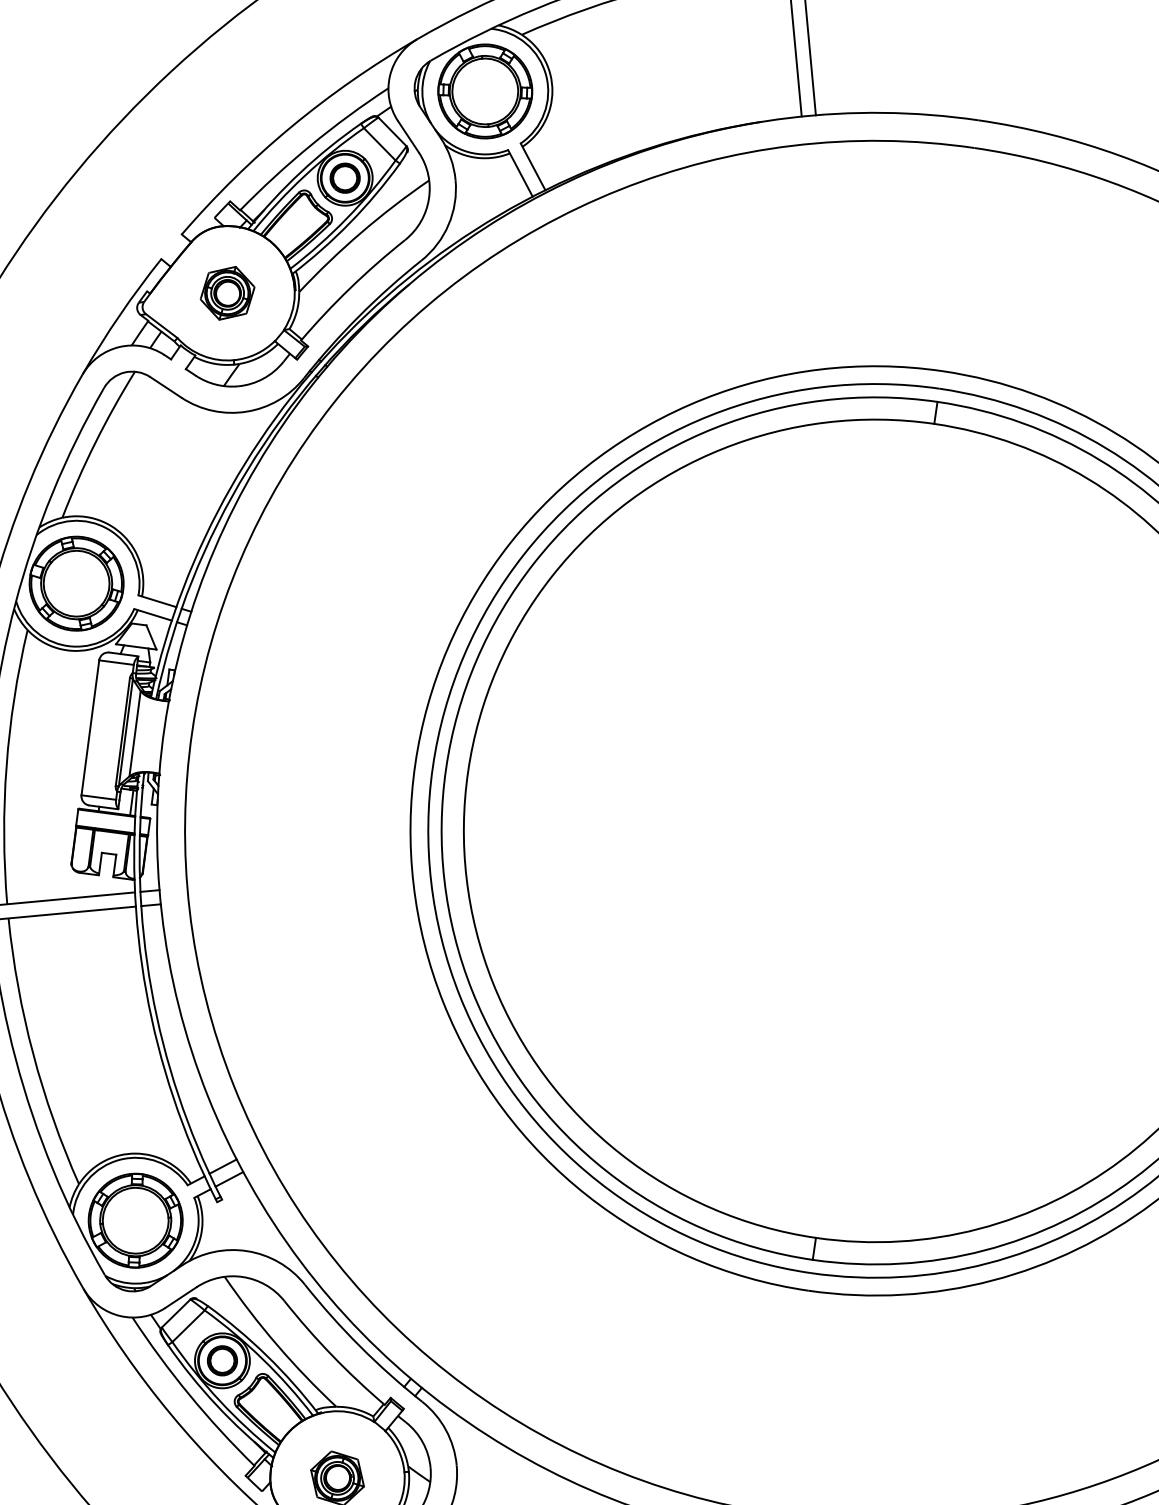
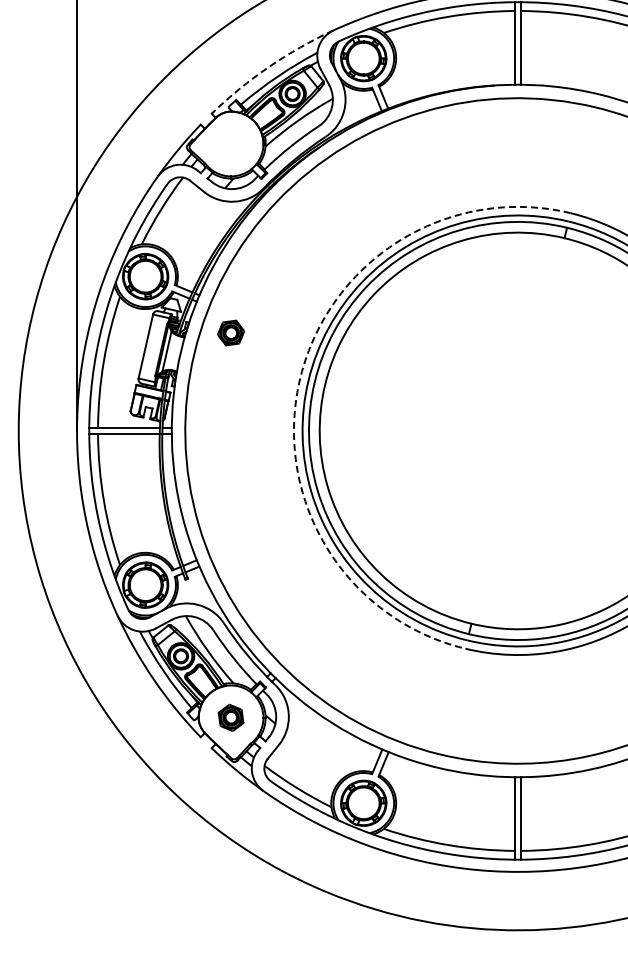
arc: (292, 125) -> (269, 66), solid -> dashed
part: (228, 292) -> (231, 332), moved
arc: (415, 764) -> (300, 378), solid -> dashed

